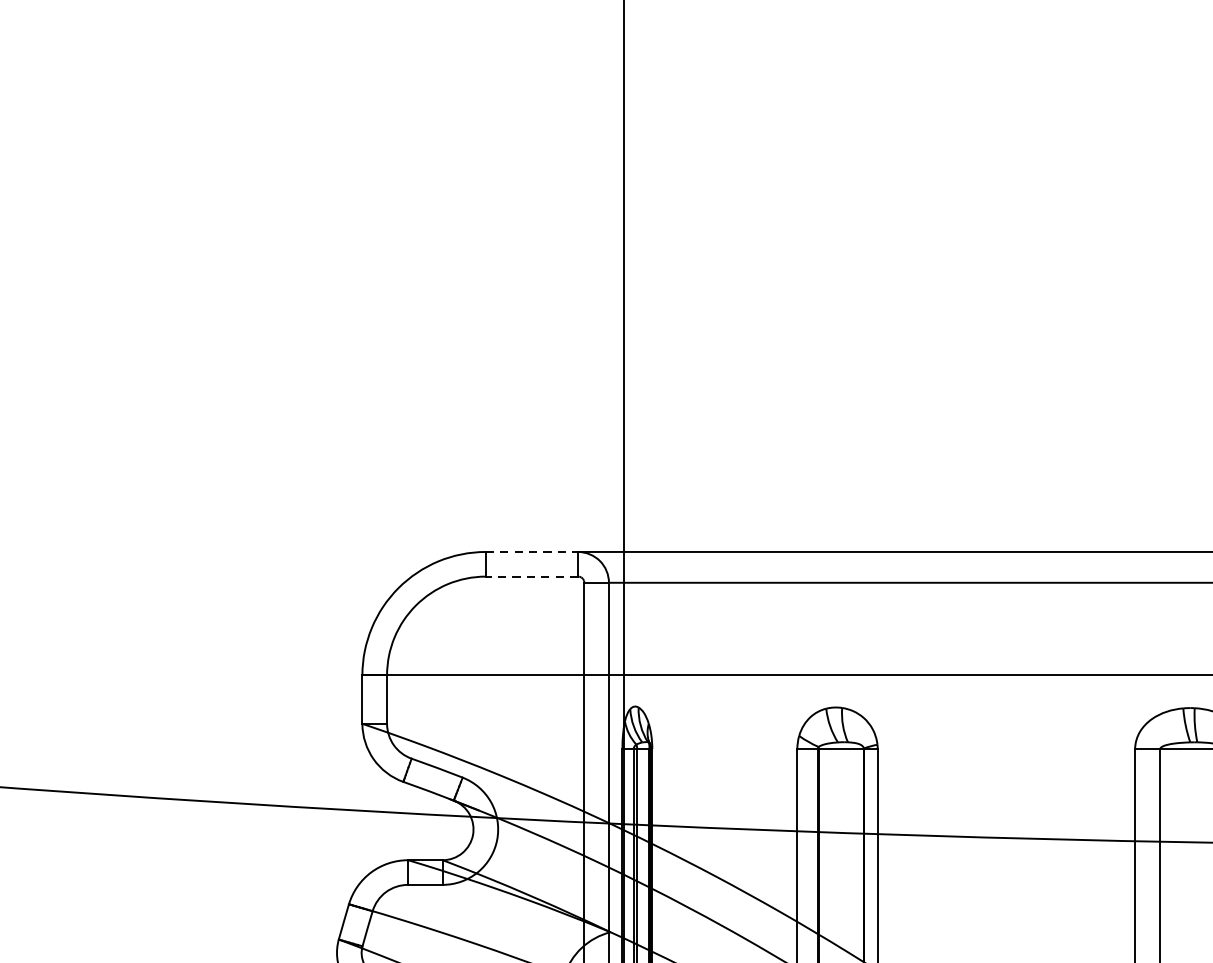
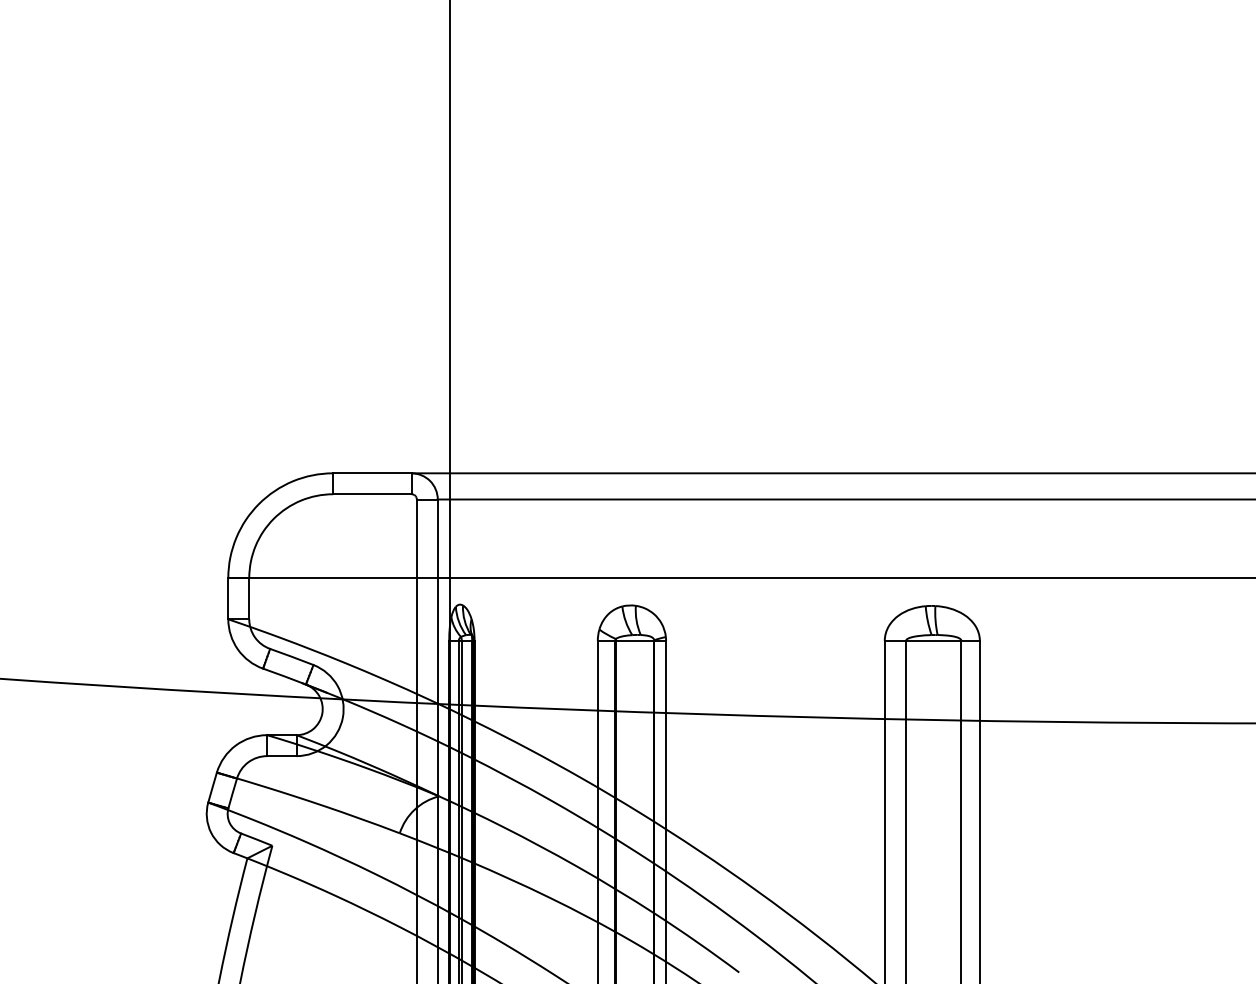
line: (532, 552) -> (372, 473), dashed -> solid
line: (530, 576) -> (371, 494), dashed -> solid

